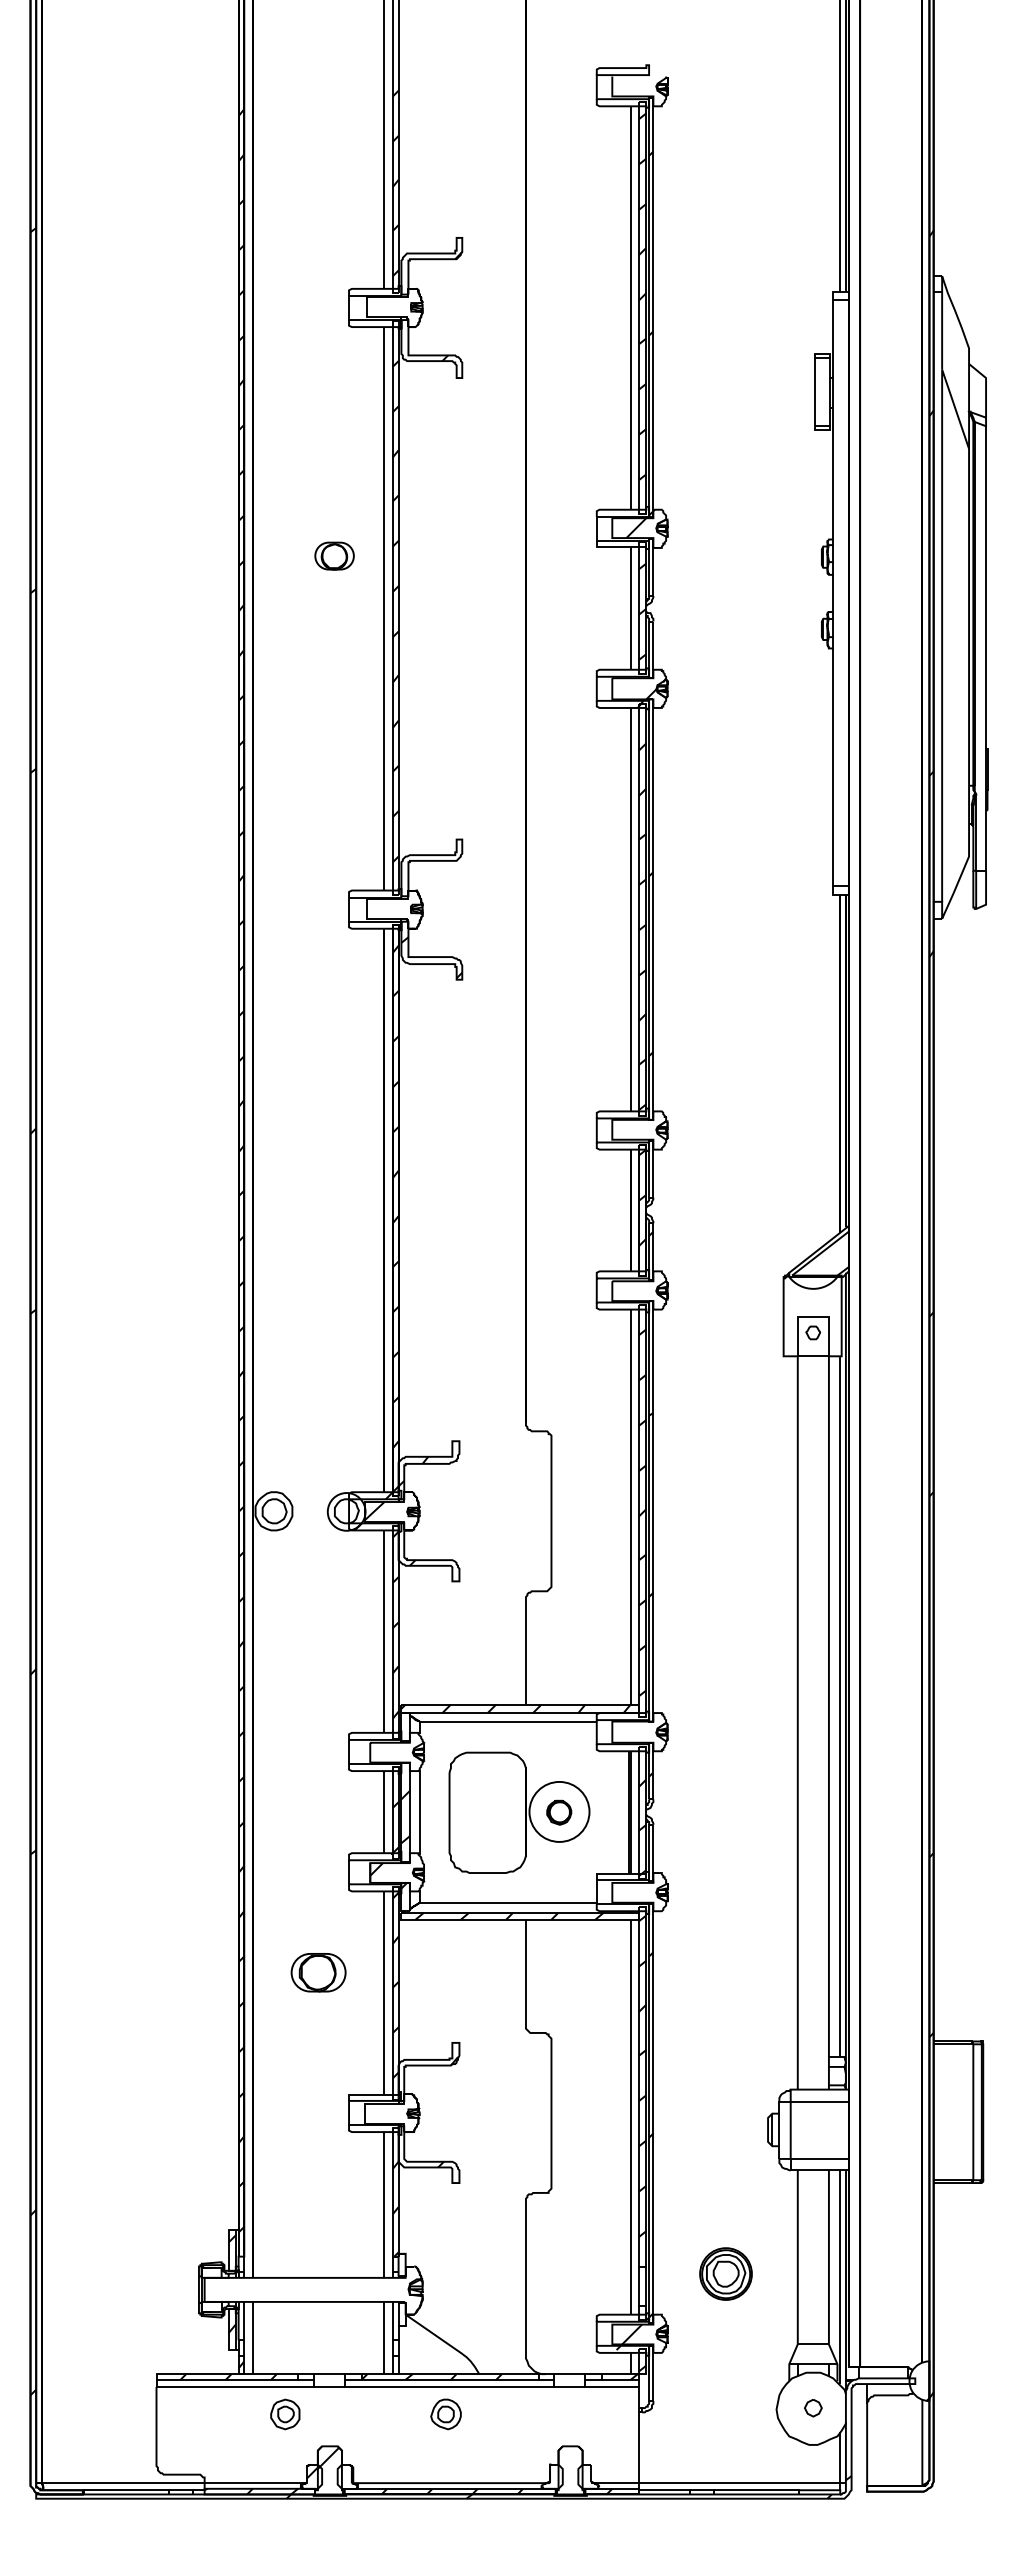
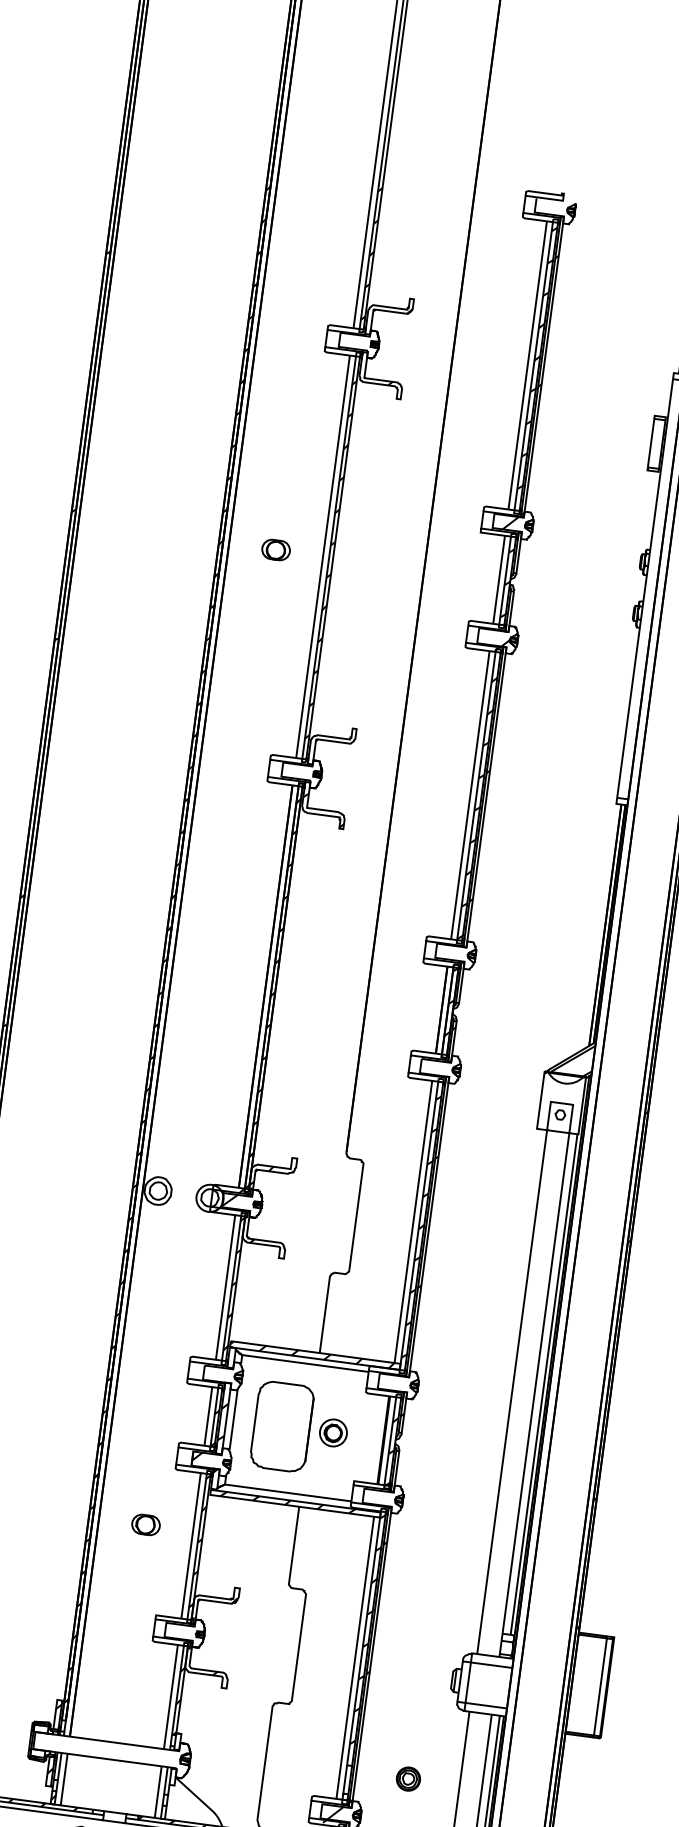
part: (334, 555) -> (276, 549), moved
circle: (559, 1811) -> (333, 1432), size x0.62
part: (318, 1972) -> (145, 1524), size x0.71
part: (726, 2274) -> (408, 1779), size x0.62

